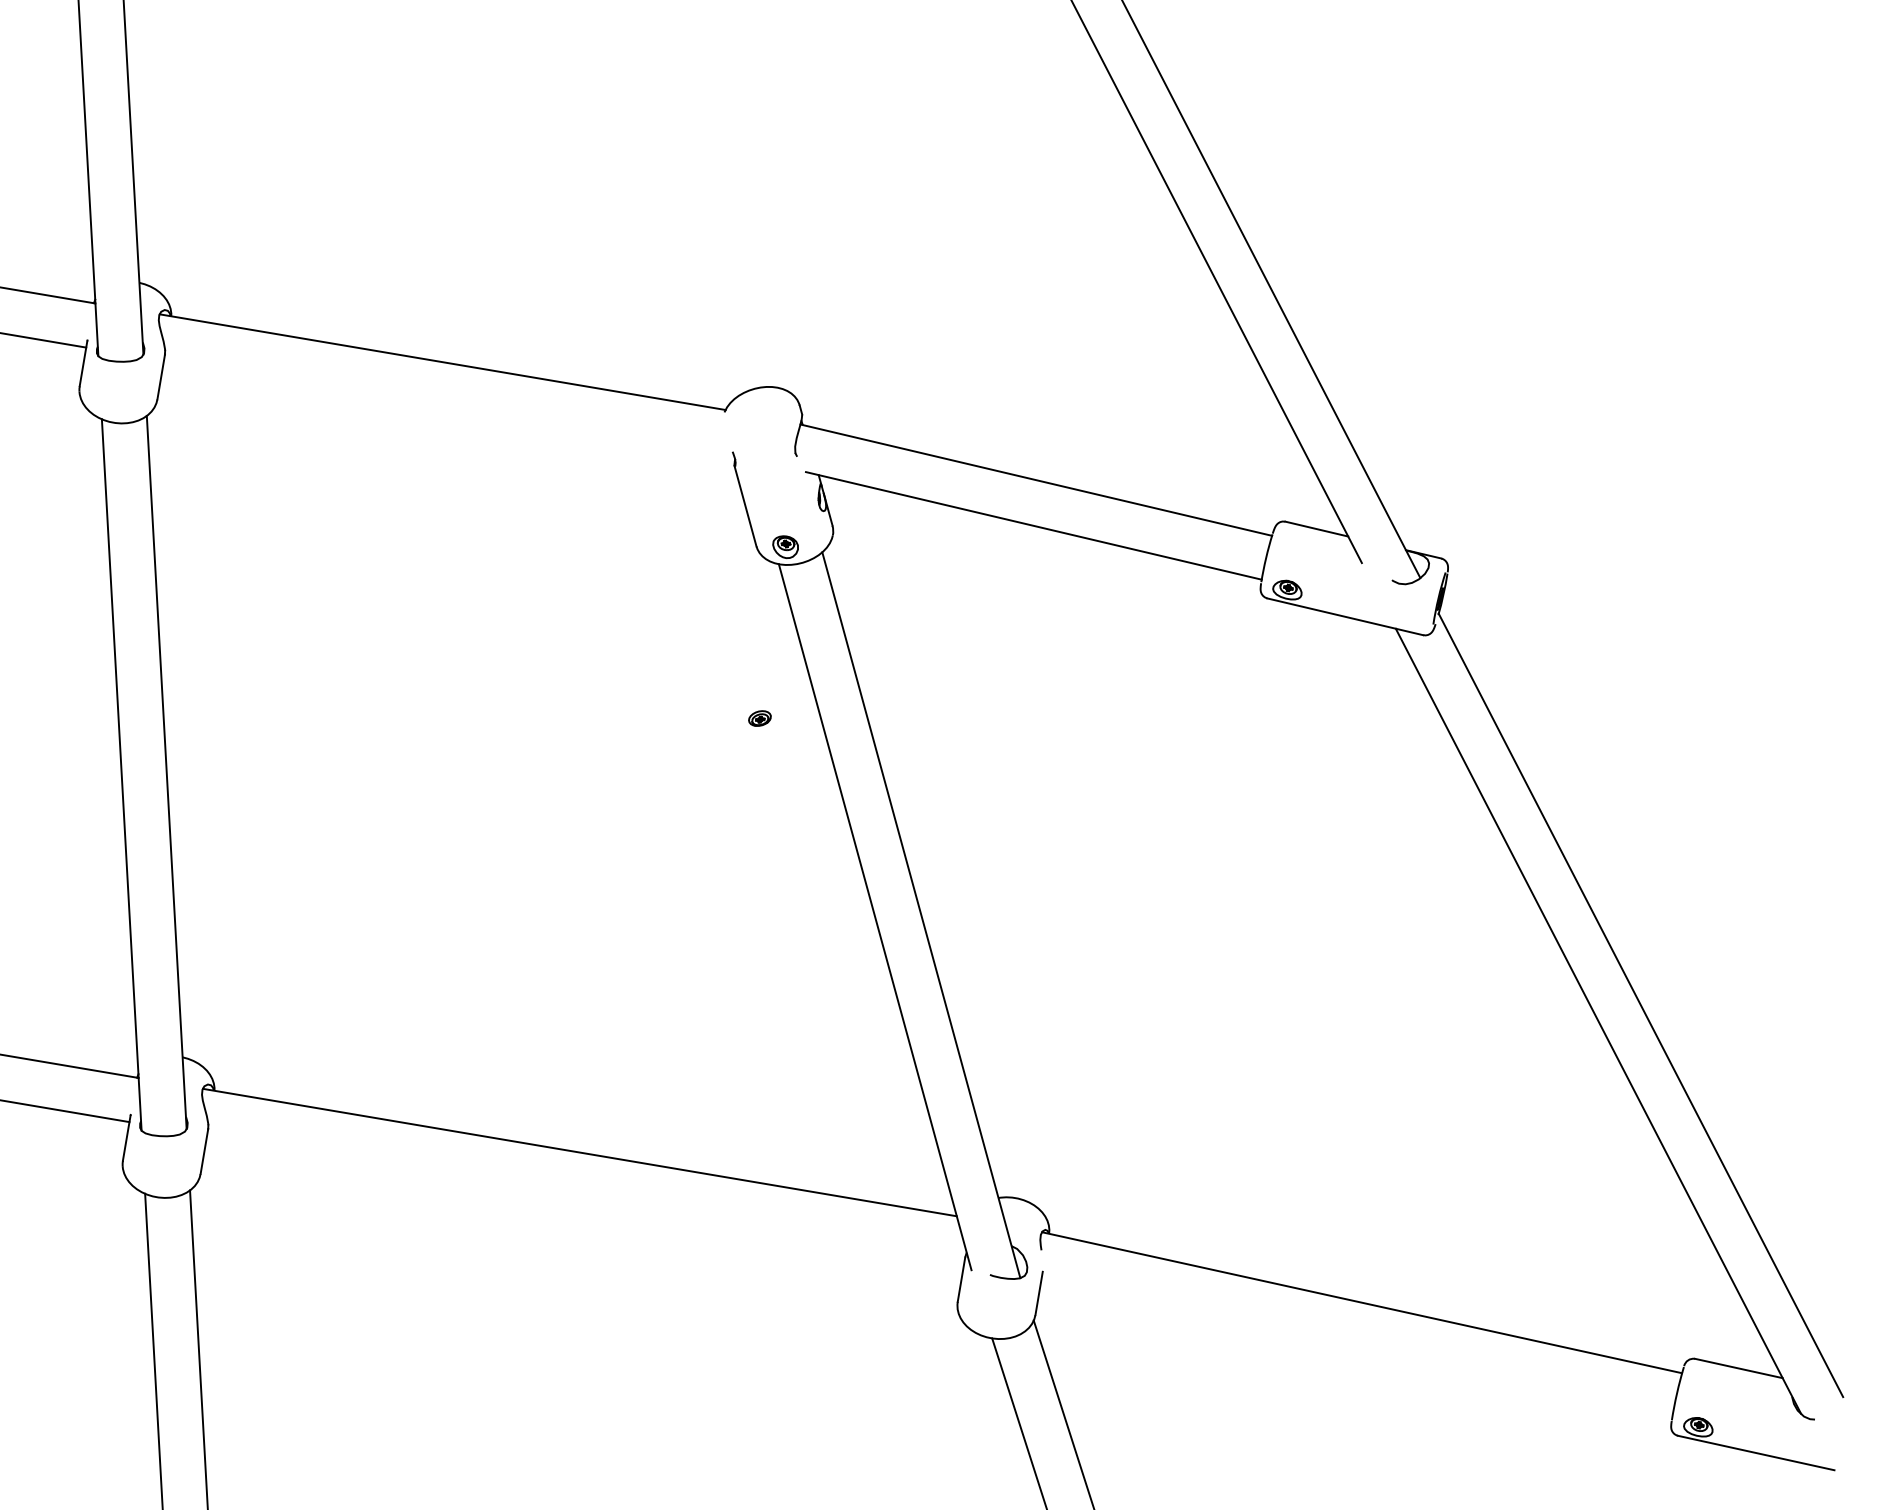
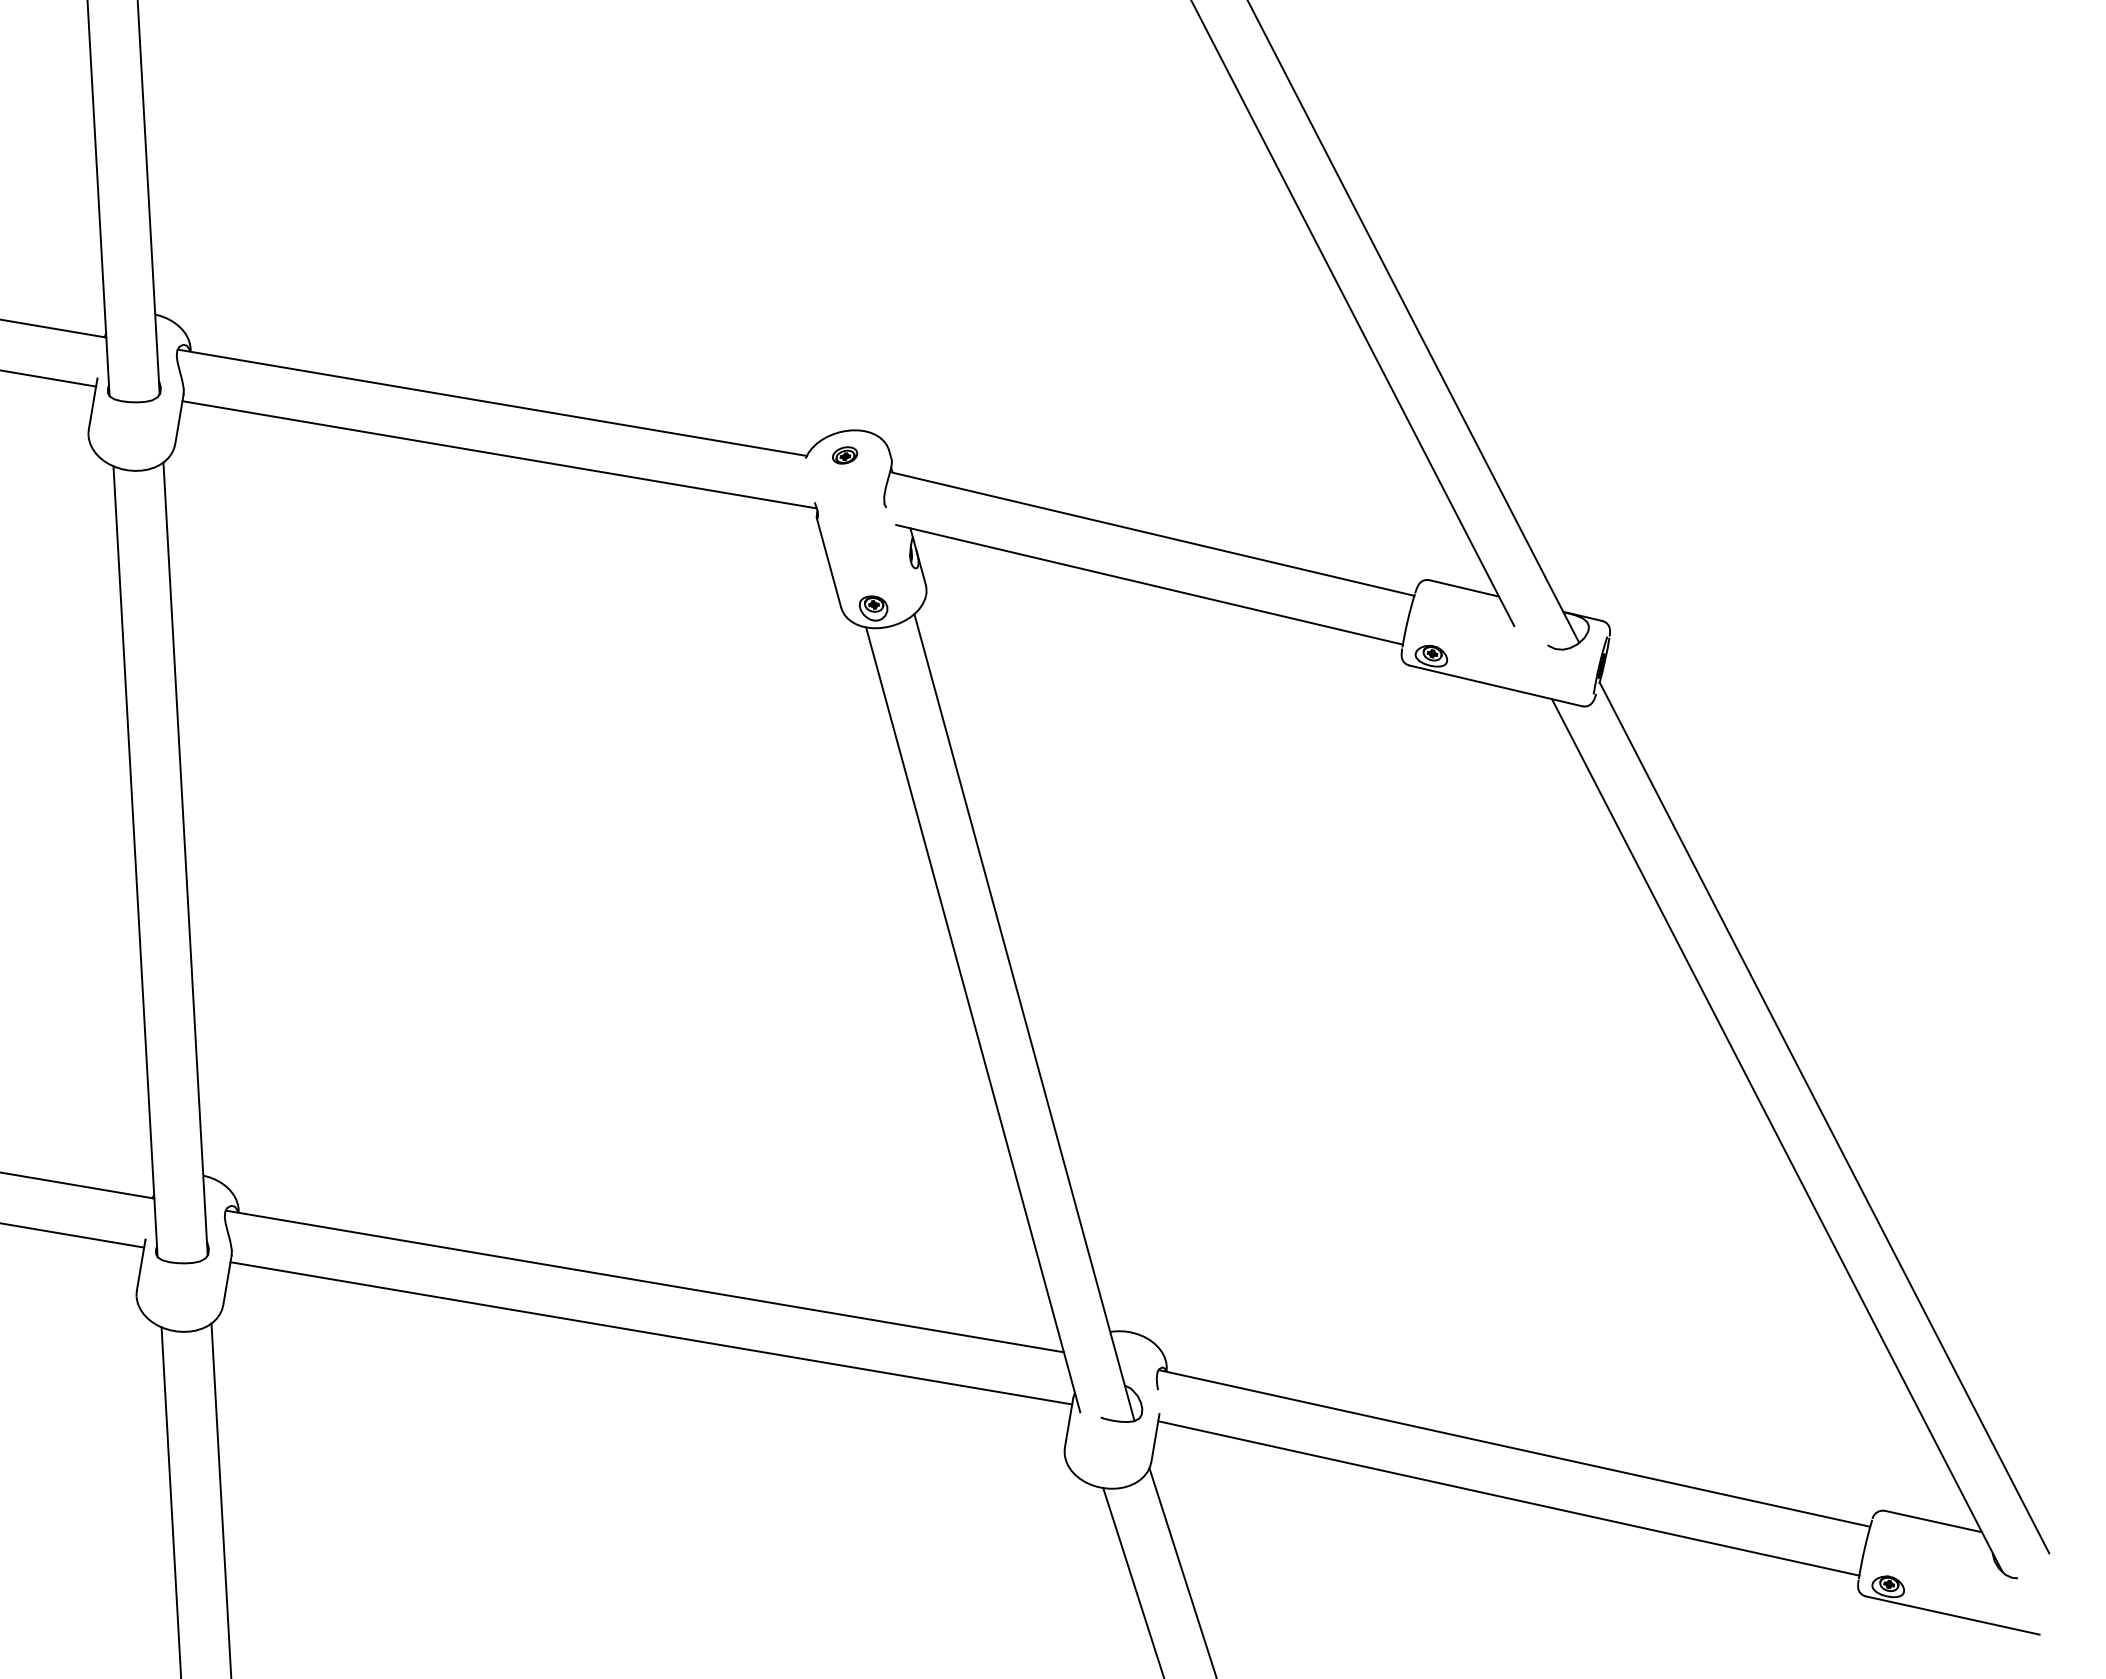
line: (448, 408) -> (498, 454), added
part: (759, 718) -> (844, 455), moved
line: (585, 1199) -> (651, 1333), added
line: (1356, 1347) -> (1508, 1498), added

